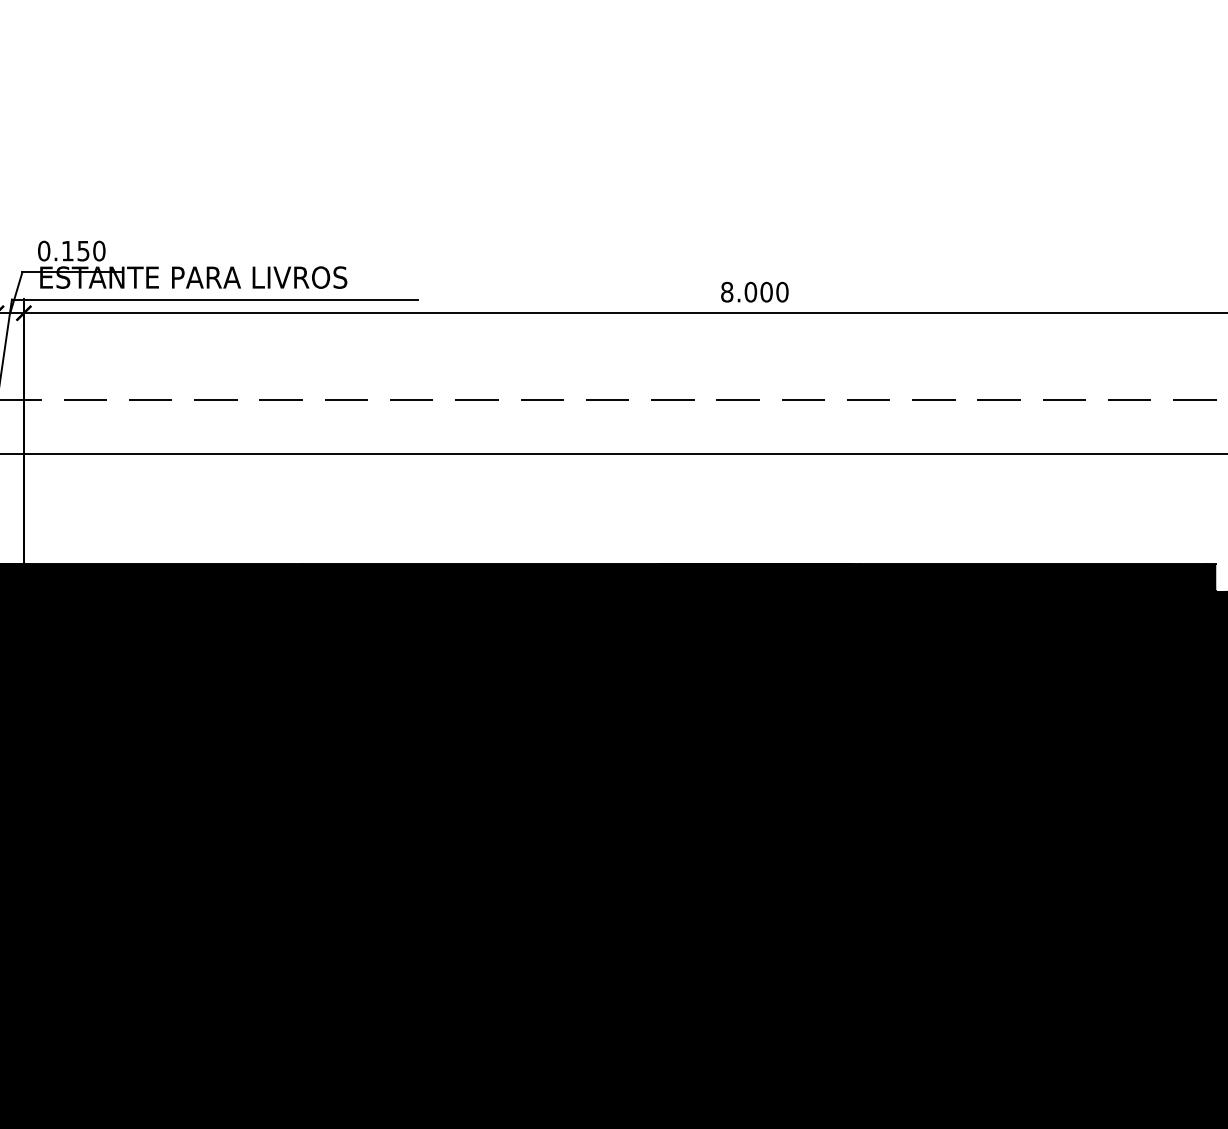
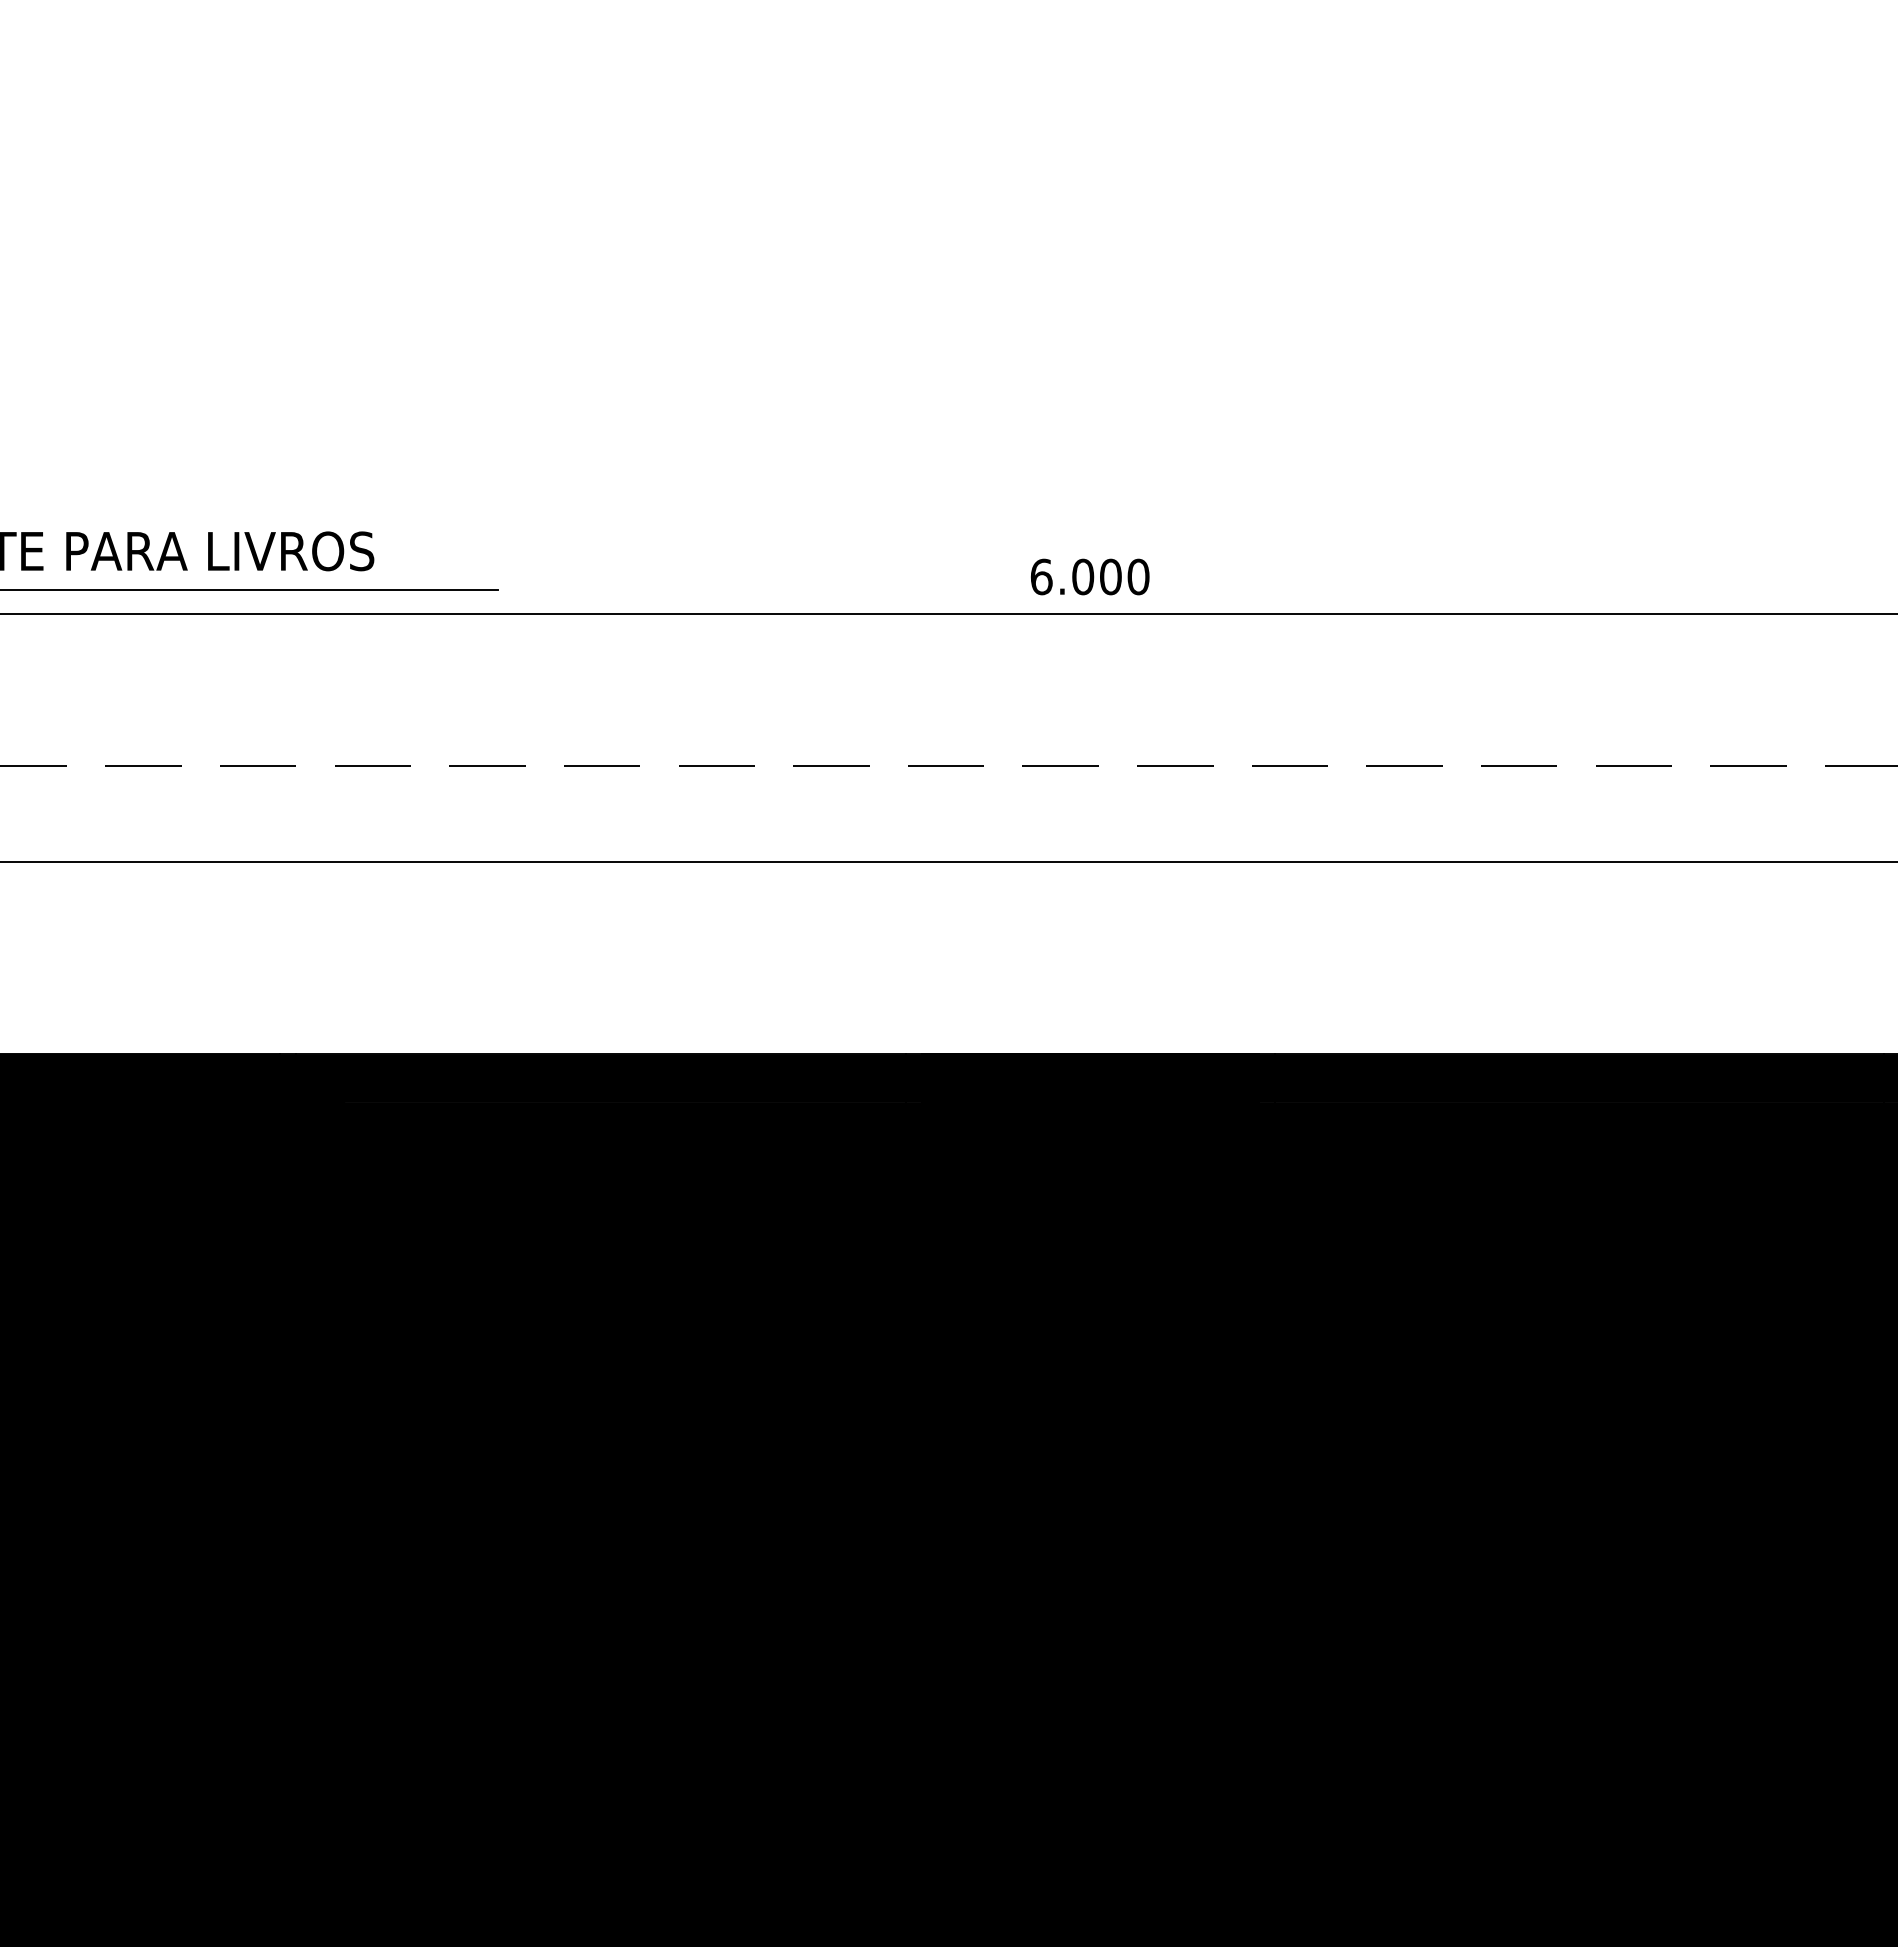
text: (727, 291) -> (1042, 575), 8.000 -> 6.000

